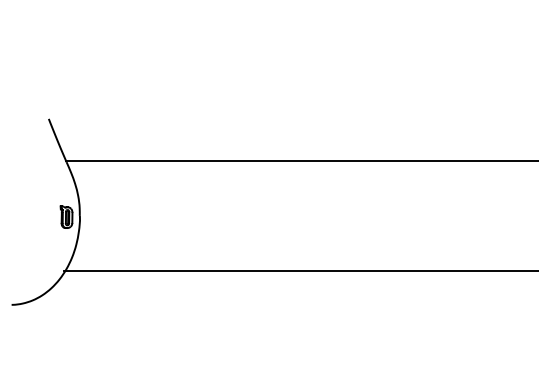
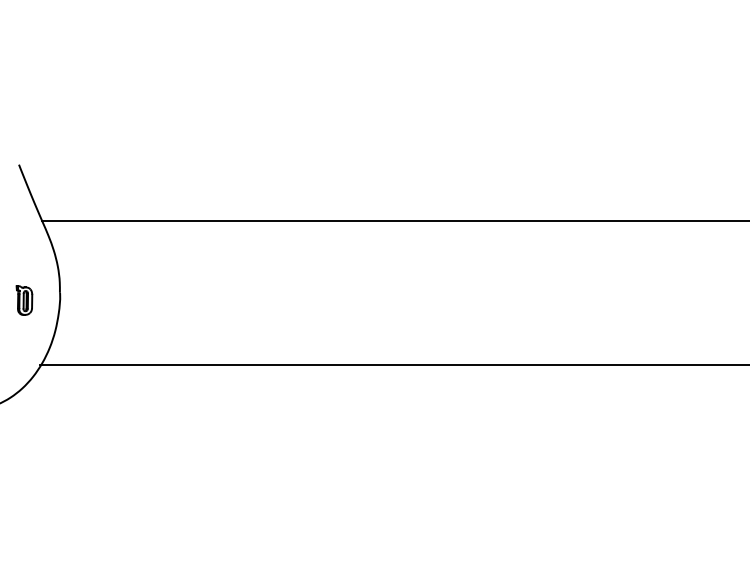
part: (66, 217) -> (24, 300), moved

